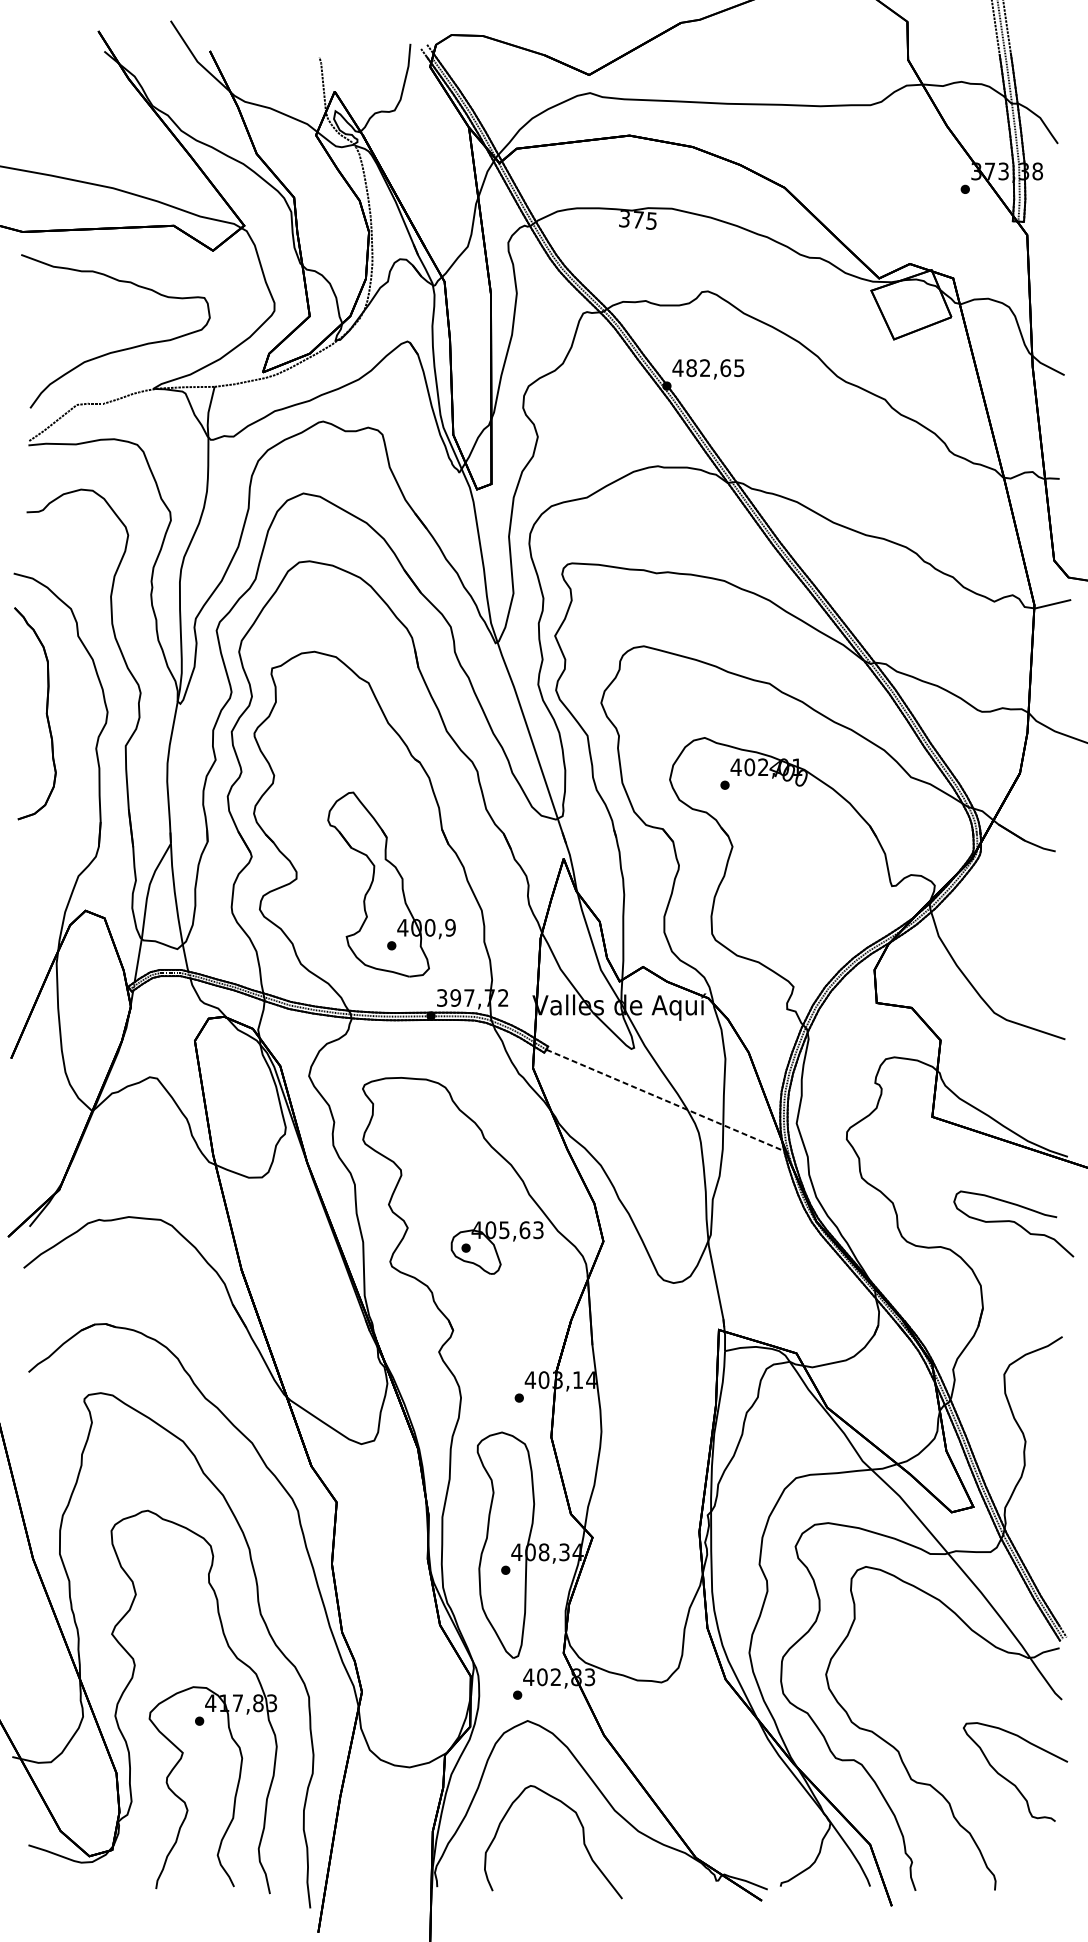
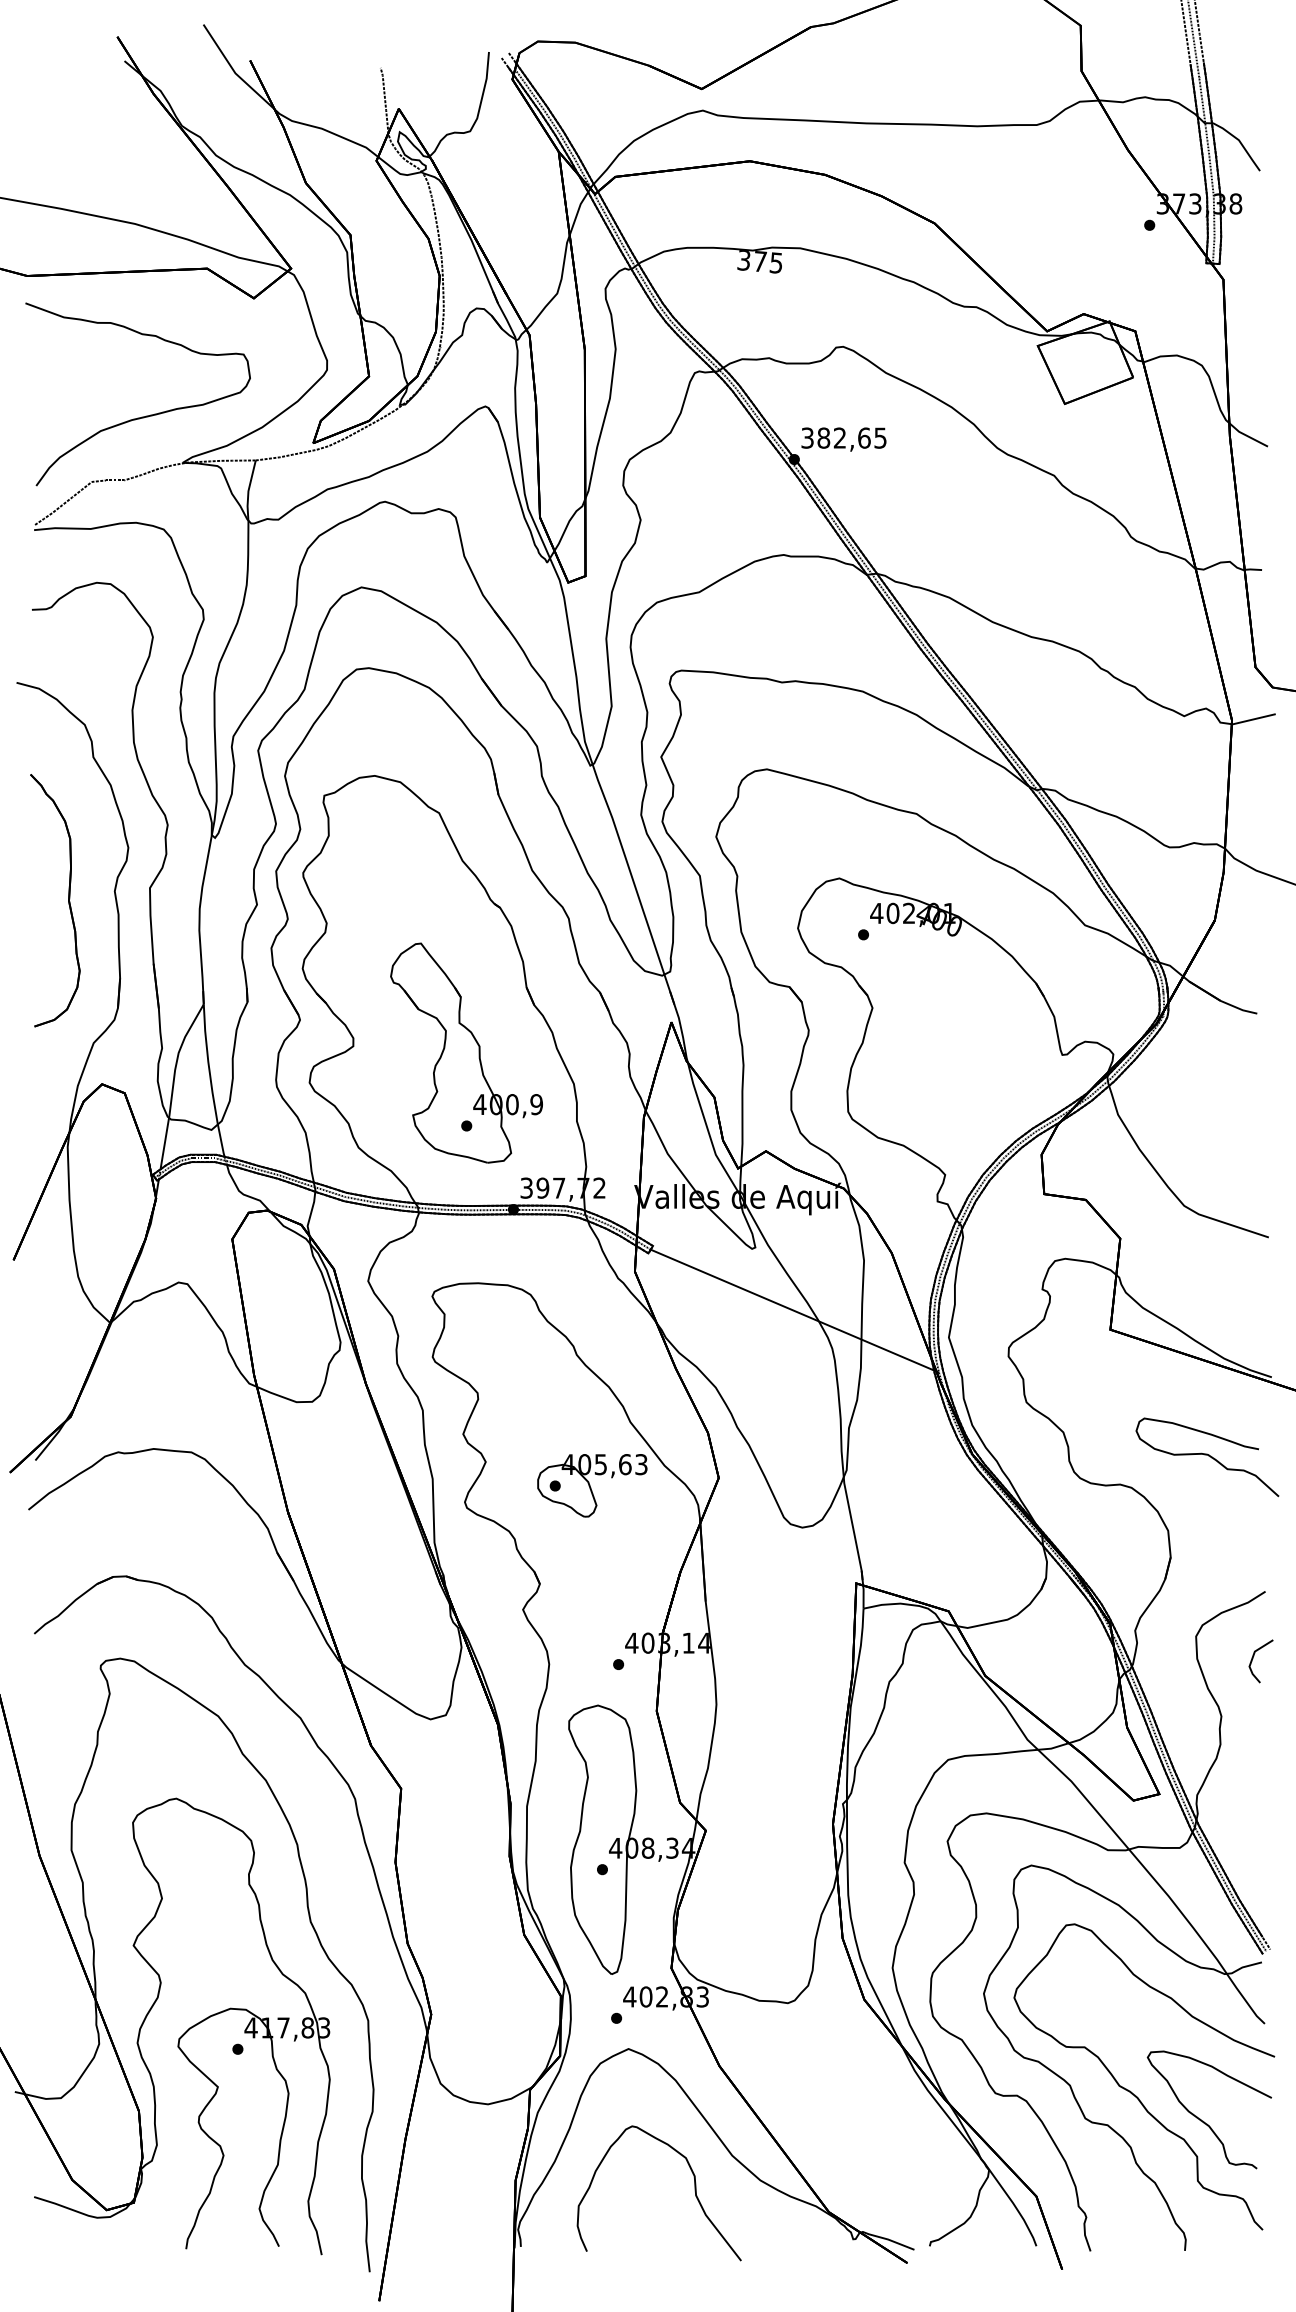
text: (677, 367) -> (807, 437), 482,65 -> 382,65
part: (46, 713) -> (68, 900), moved
line: (665, 1100) -> (792, 1310), dashed -> solid
line: (1052, 1392) -> (1253, 1658), added
curve: (949, 1755) -> (1130, 2090), added

